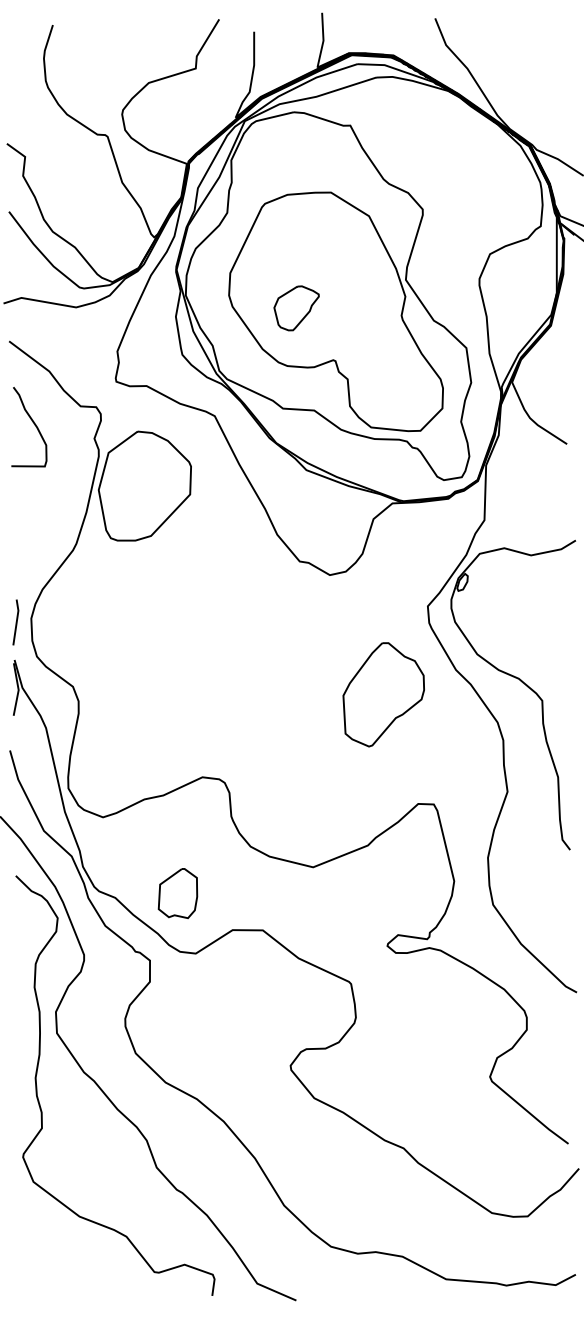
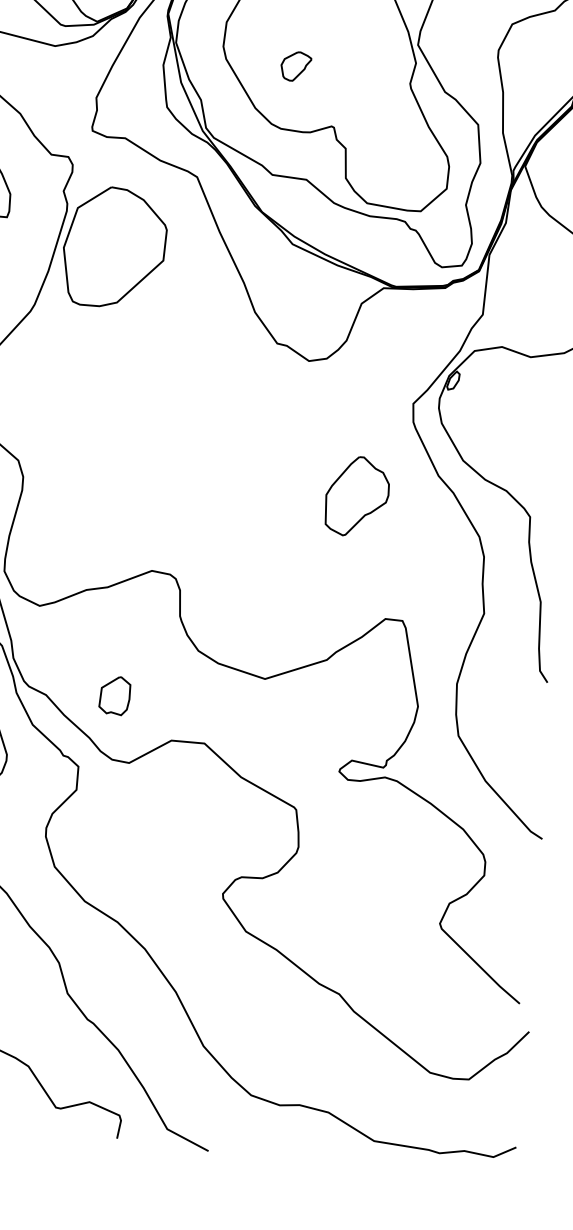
part: (296, 308) -> (295, 66), size x0.6
part: (383, 694) -> (357, 496), size x0.7
part: (177, 893) -> (114, 695), size x0.7

